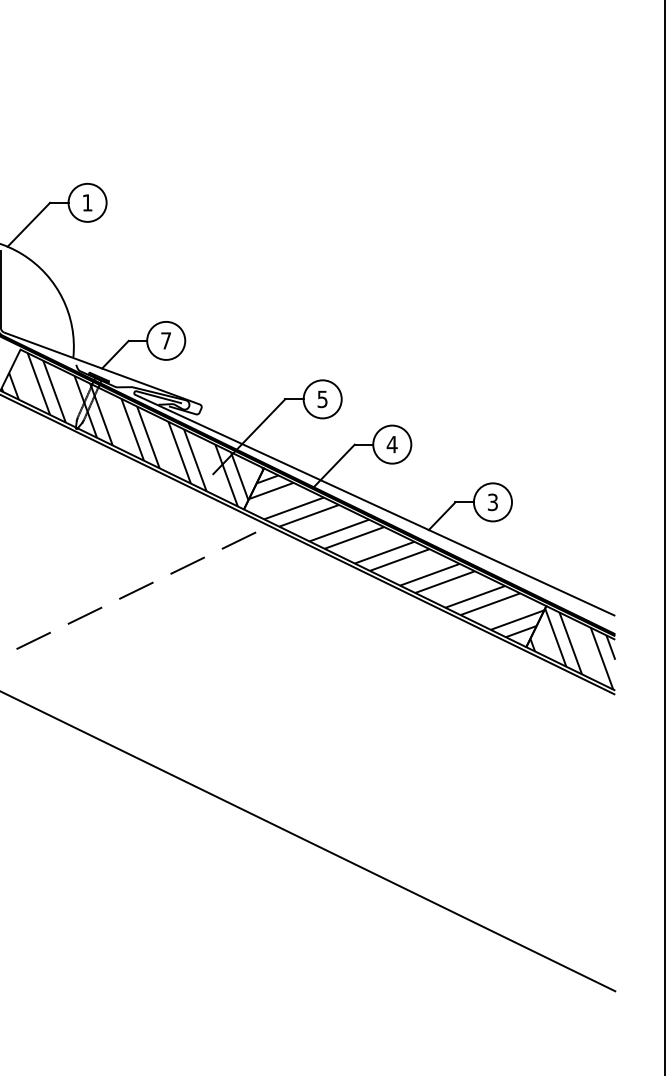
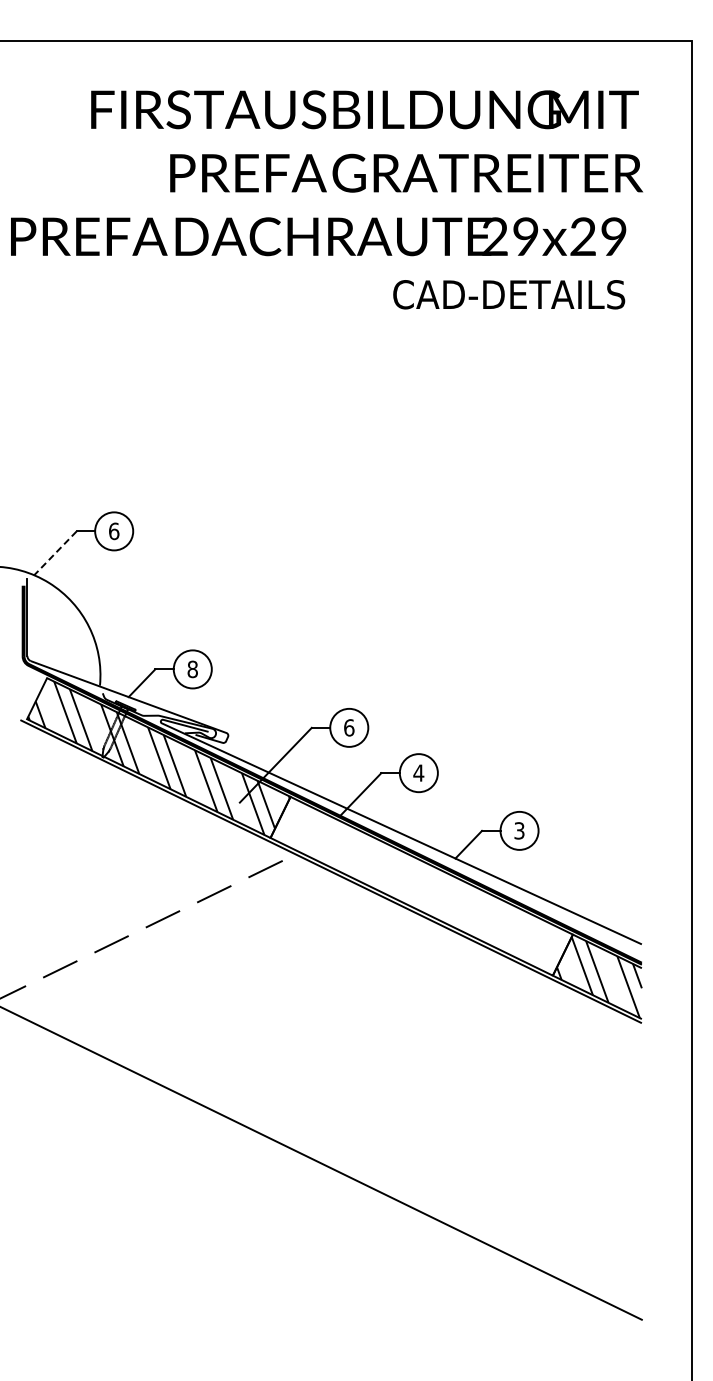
text: (87, 202) -> (114, 531), 1 -> 6
line: (28, 224) -> (55, 553), solid -> dashed
text: (165, 340) -> (192, 669), 7 -> 8
text: (322, 398) -> (349, 727), 5 -> 6
hatch: (395, 555) -> (422, 884), removed

